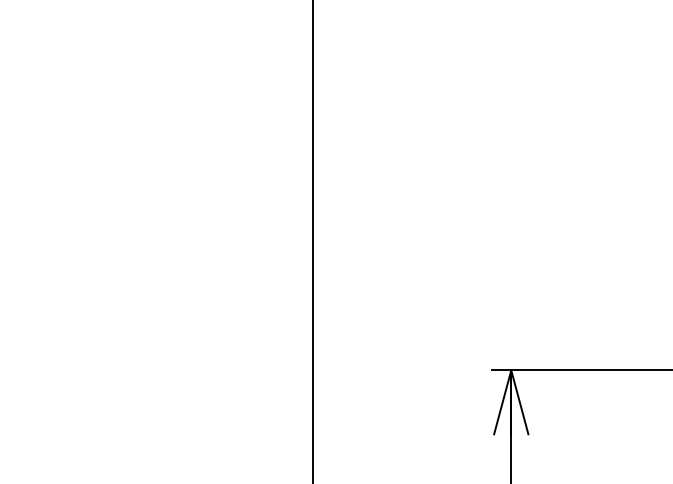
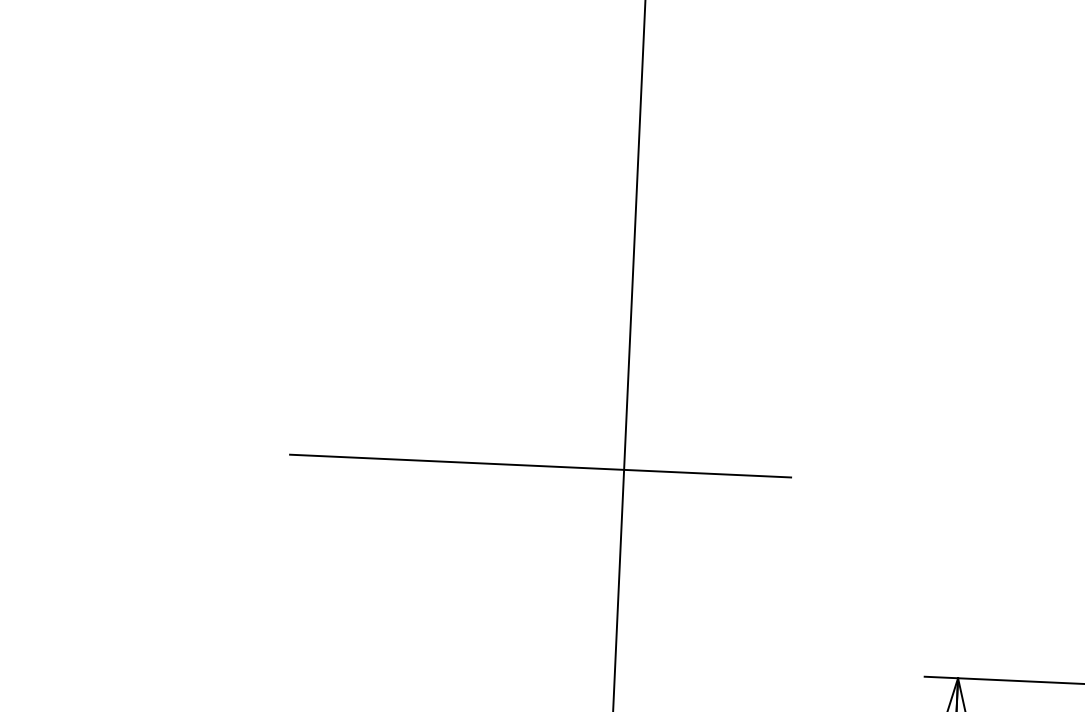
line: (263, 258) -> (539, 465), added

